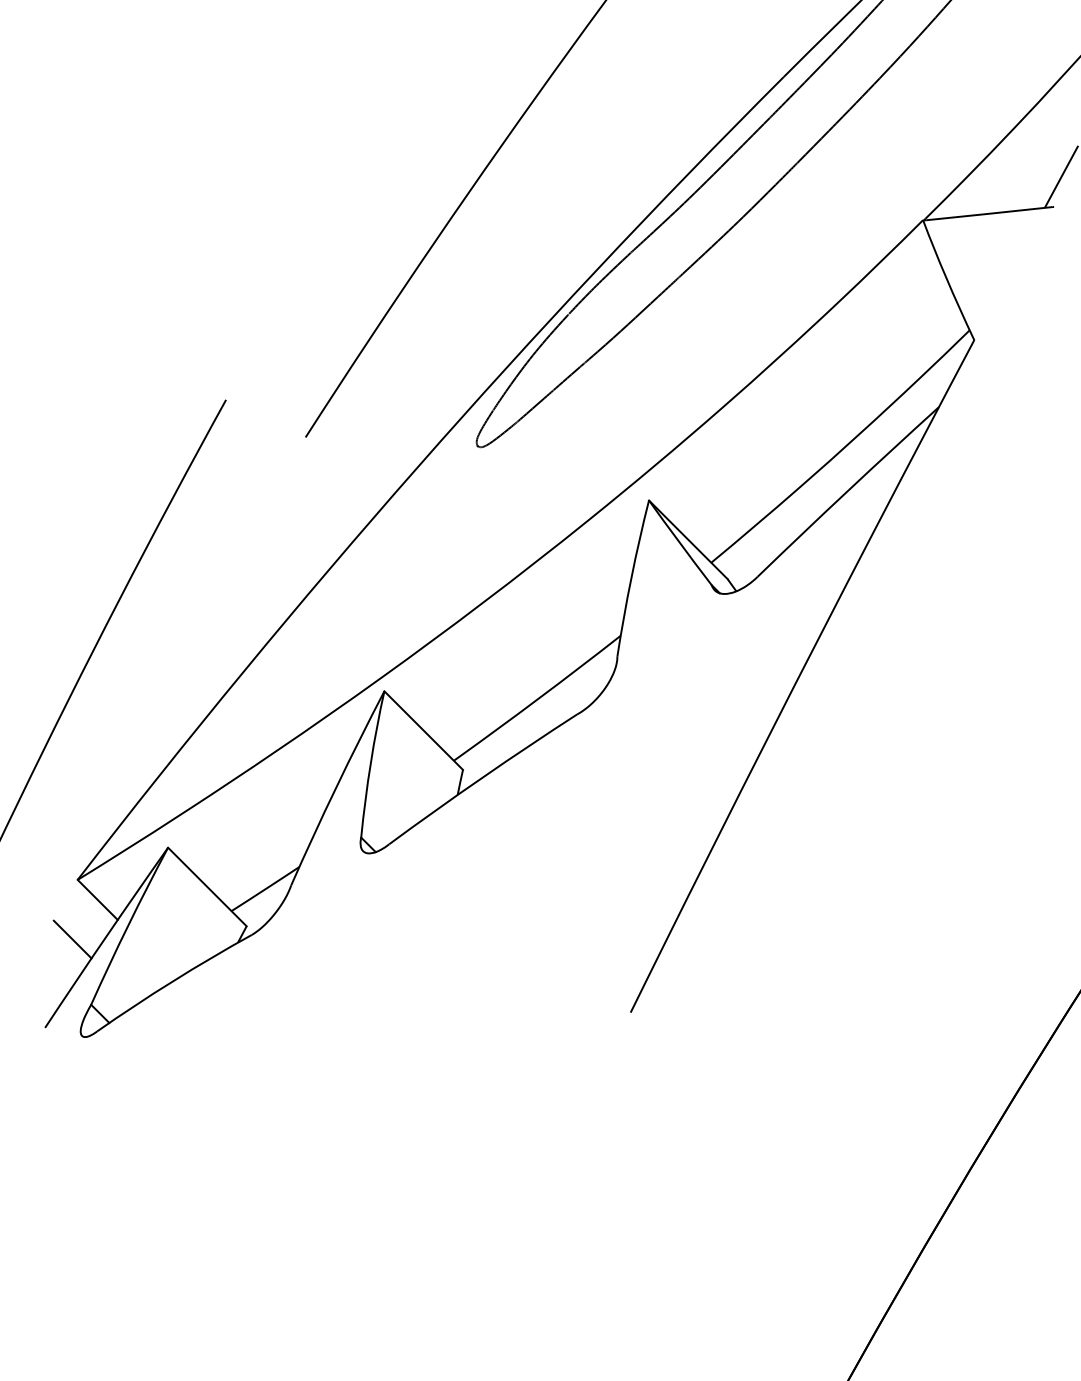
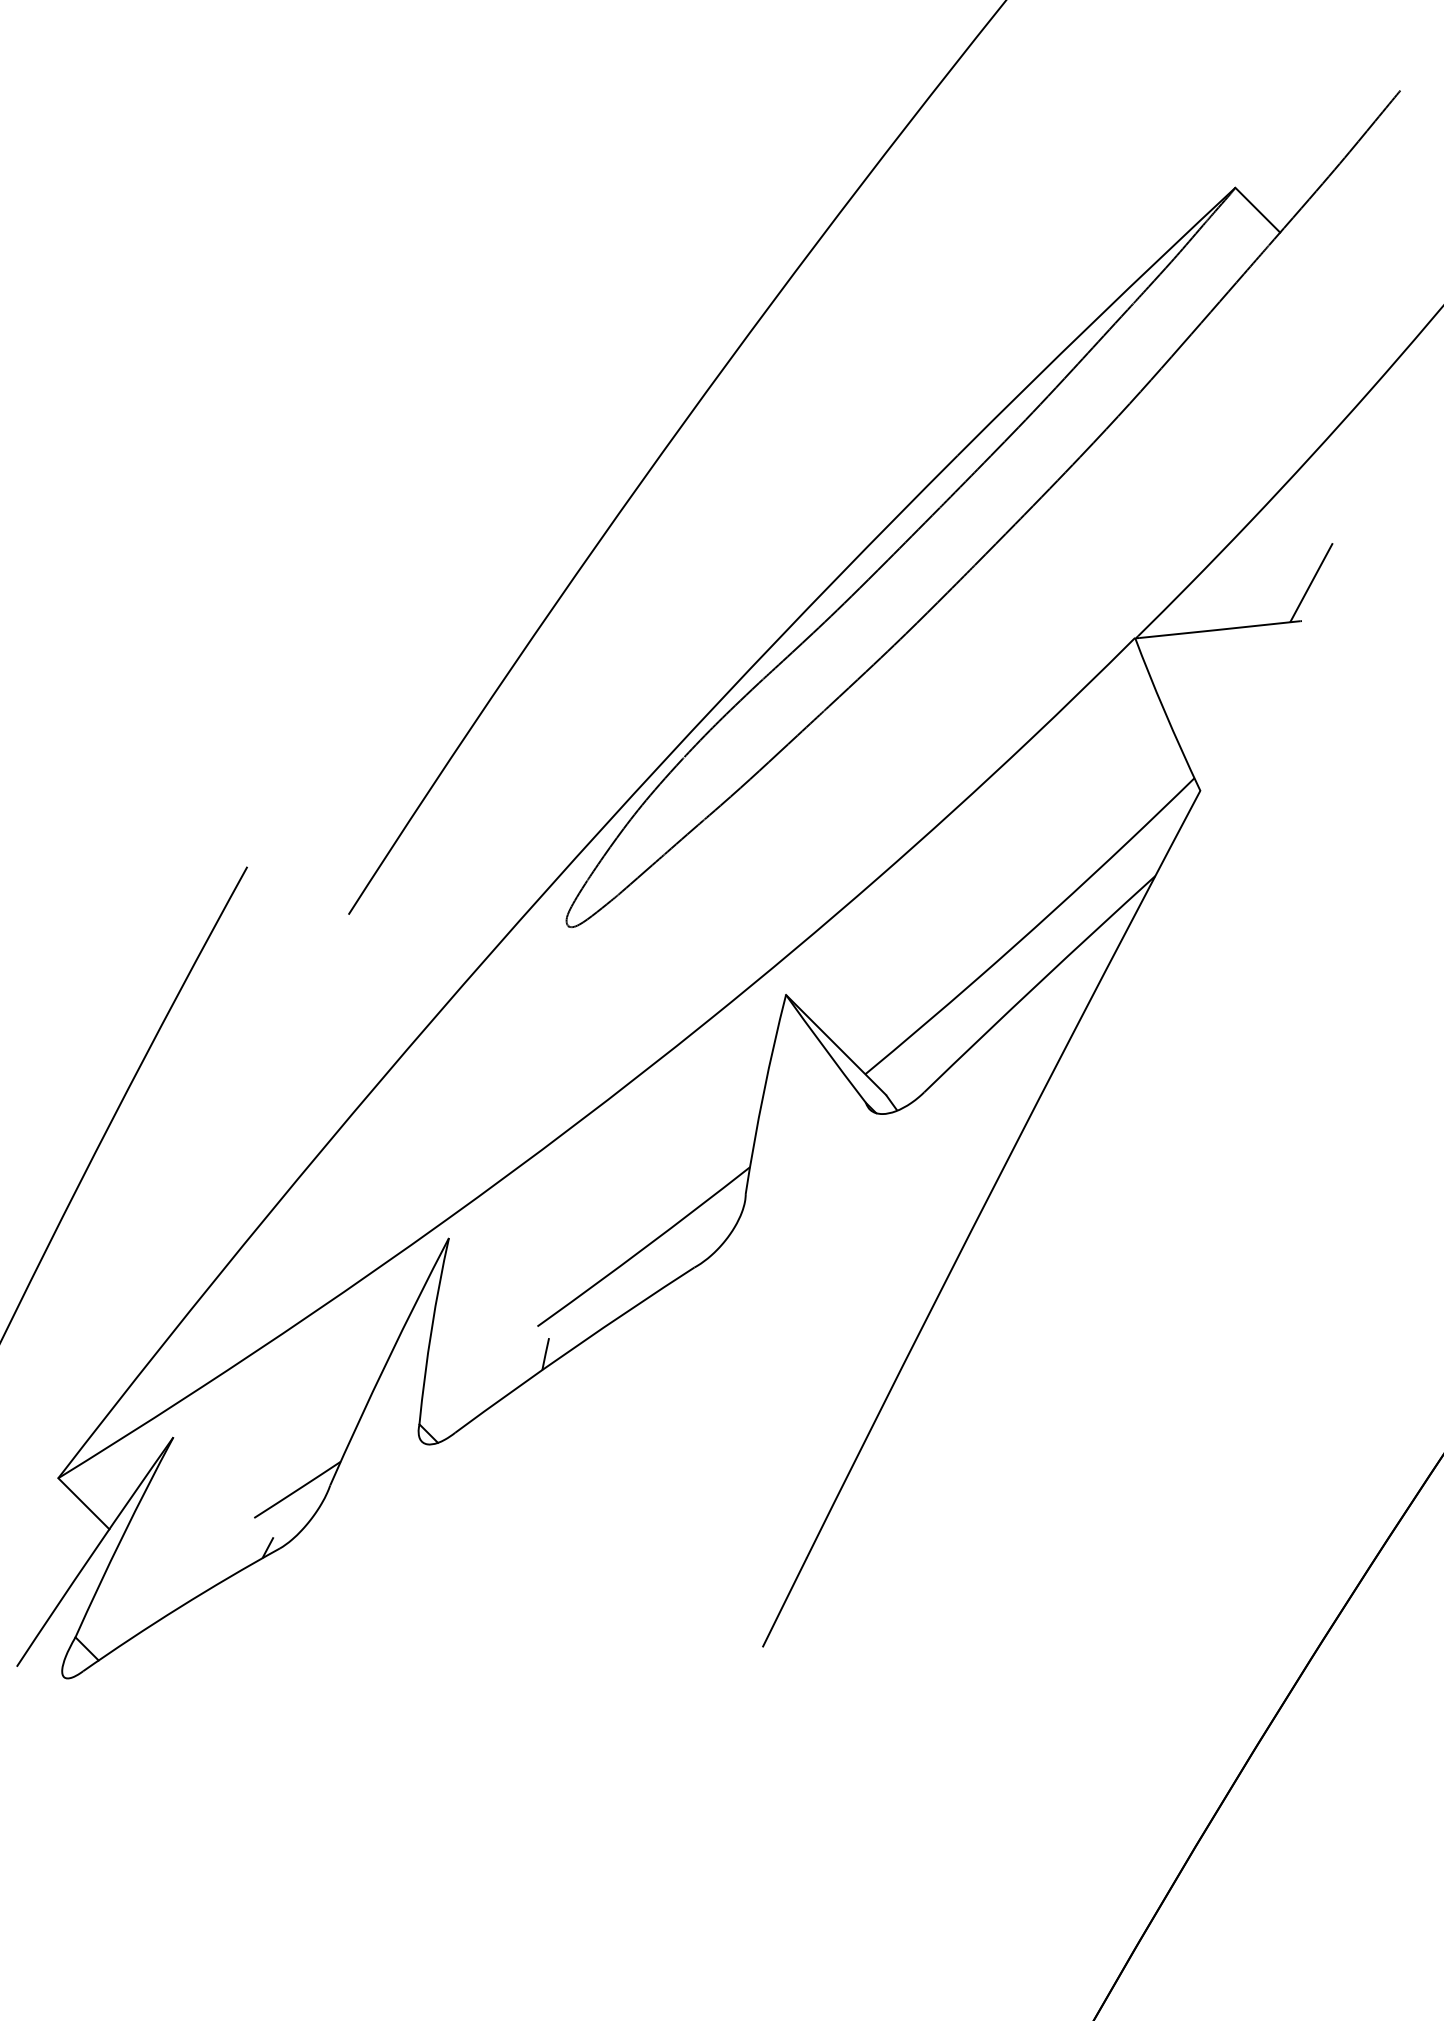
line: (424, 730) -> (499, 1288), removed
line: (207, 887) -> (223, 1487), removed
line: (72, 939) -> (51, 1554), removed

